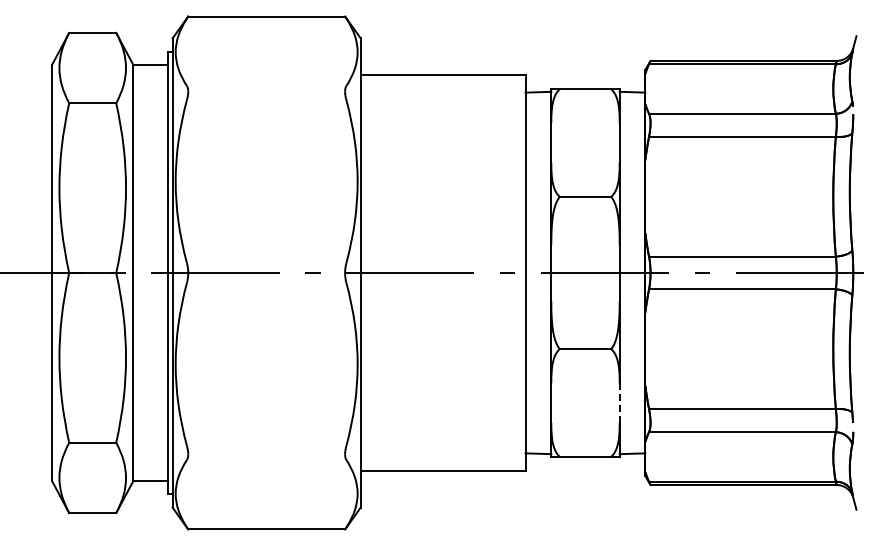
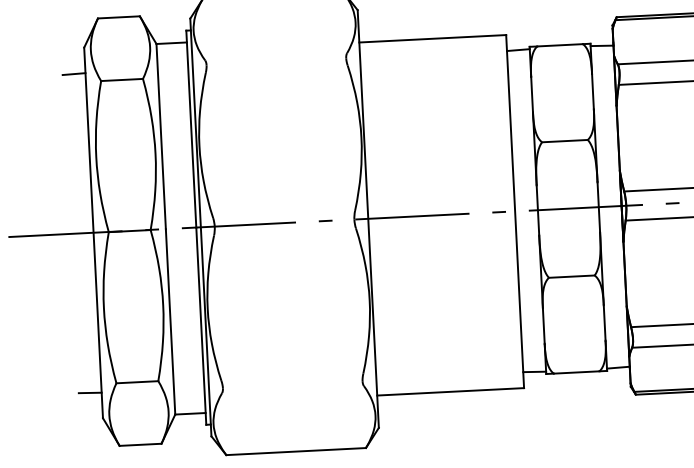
line: (39, 93) -> (74, 73), added
line: (619, 402) -> (604, 322), dashed -> solid
line: (39, 451) -> (90, 392), added

